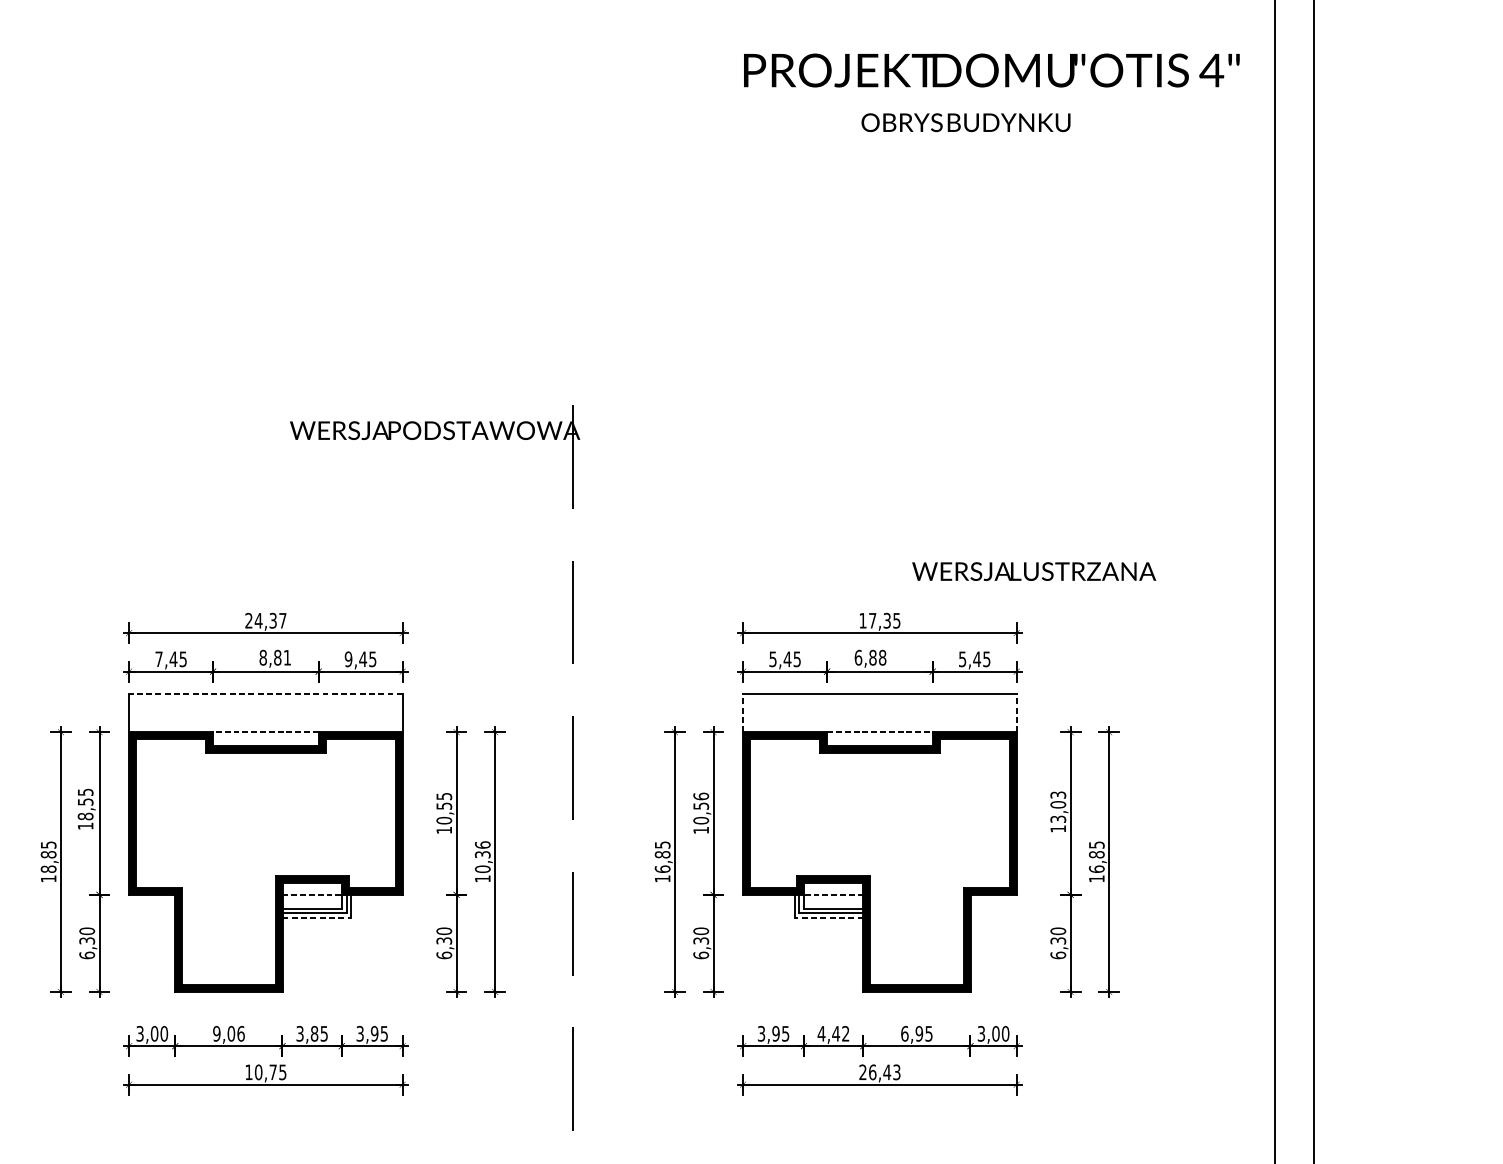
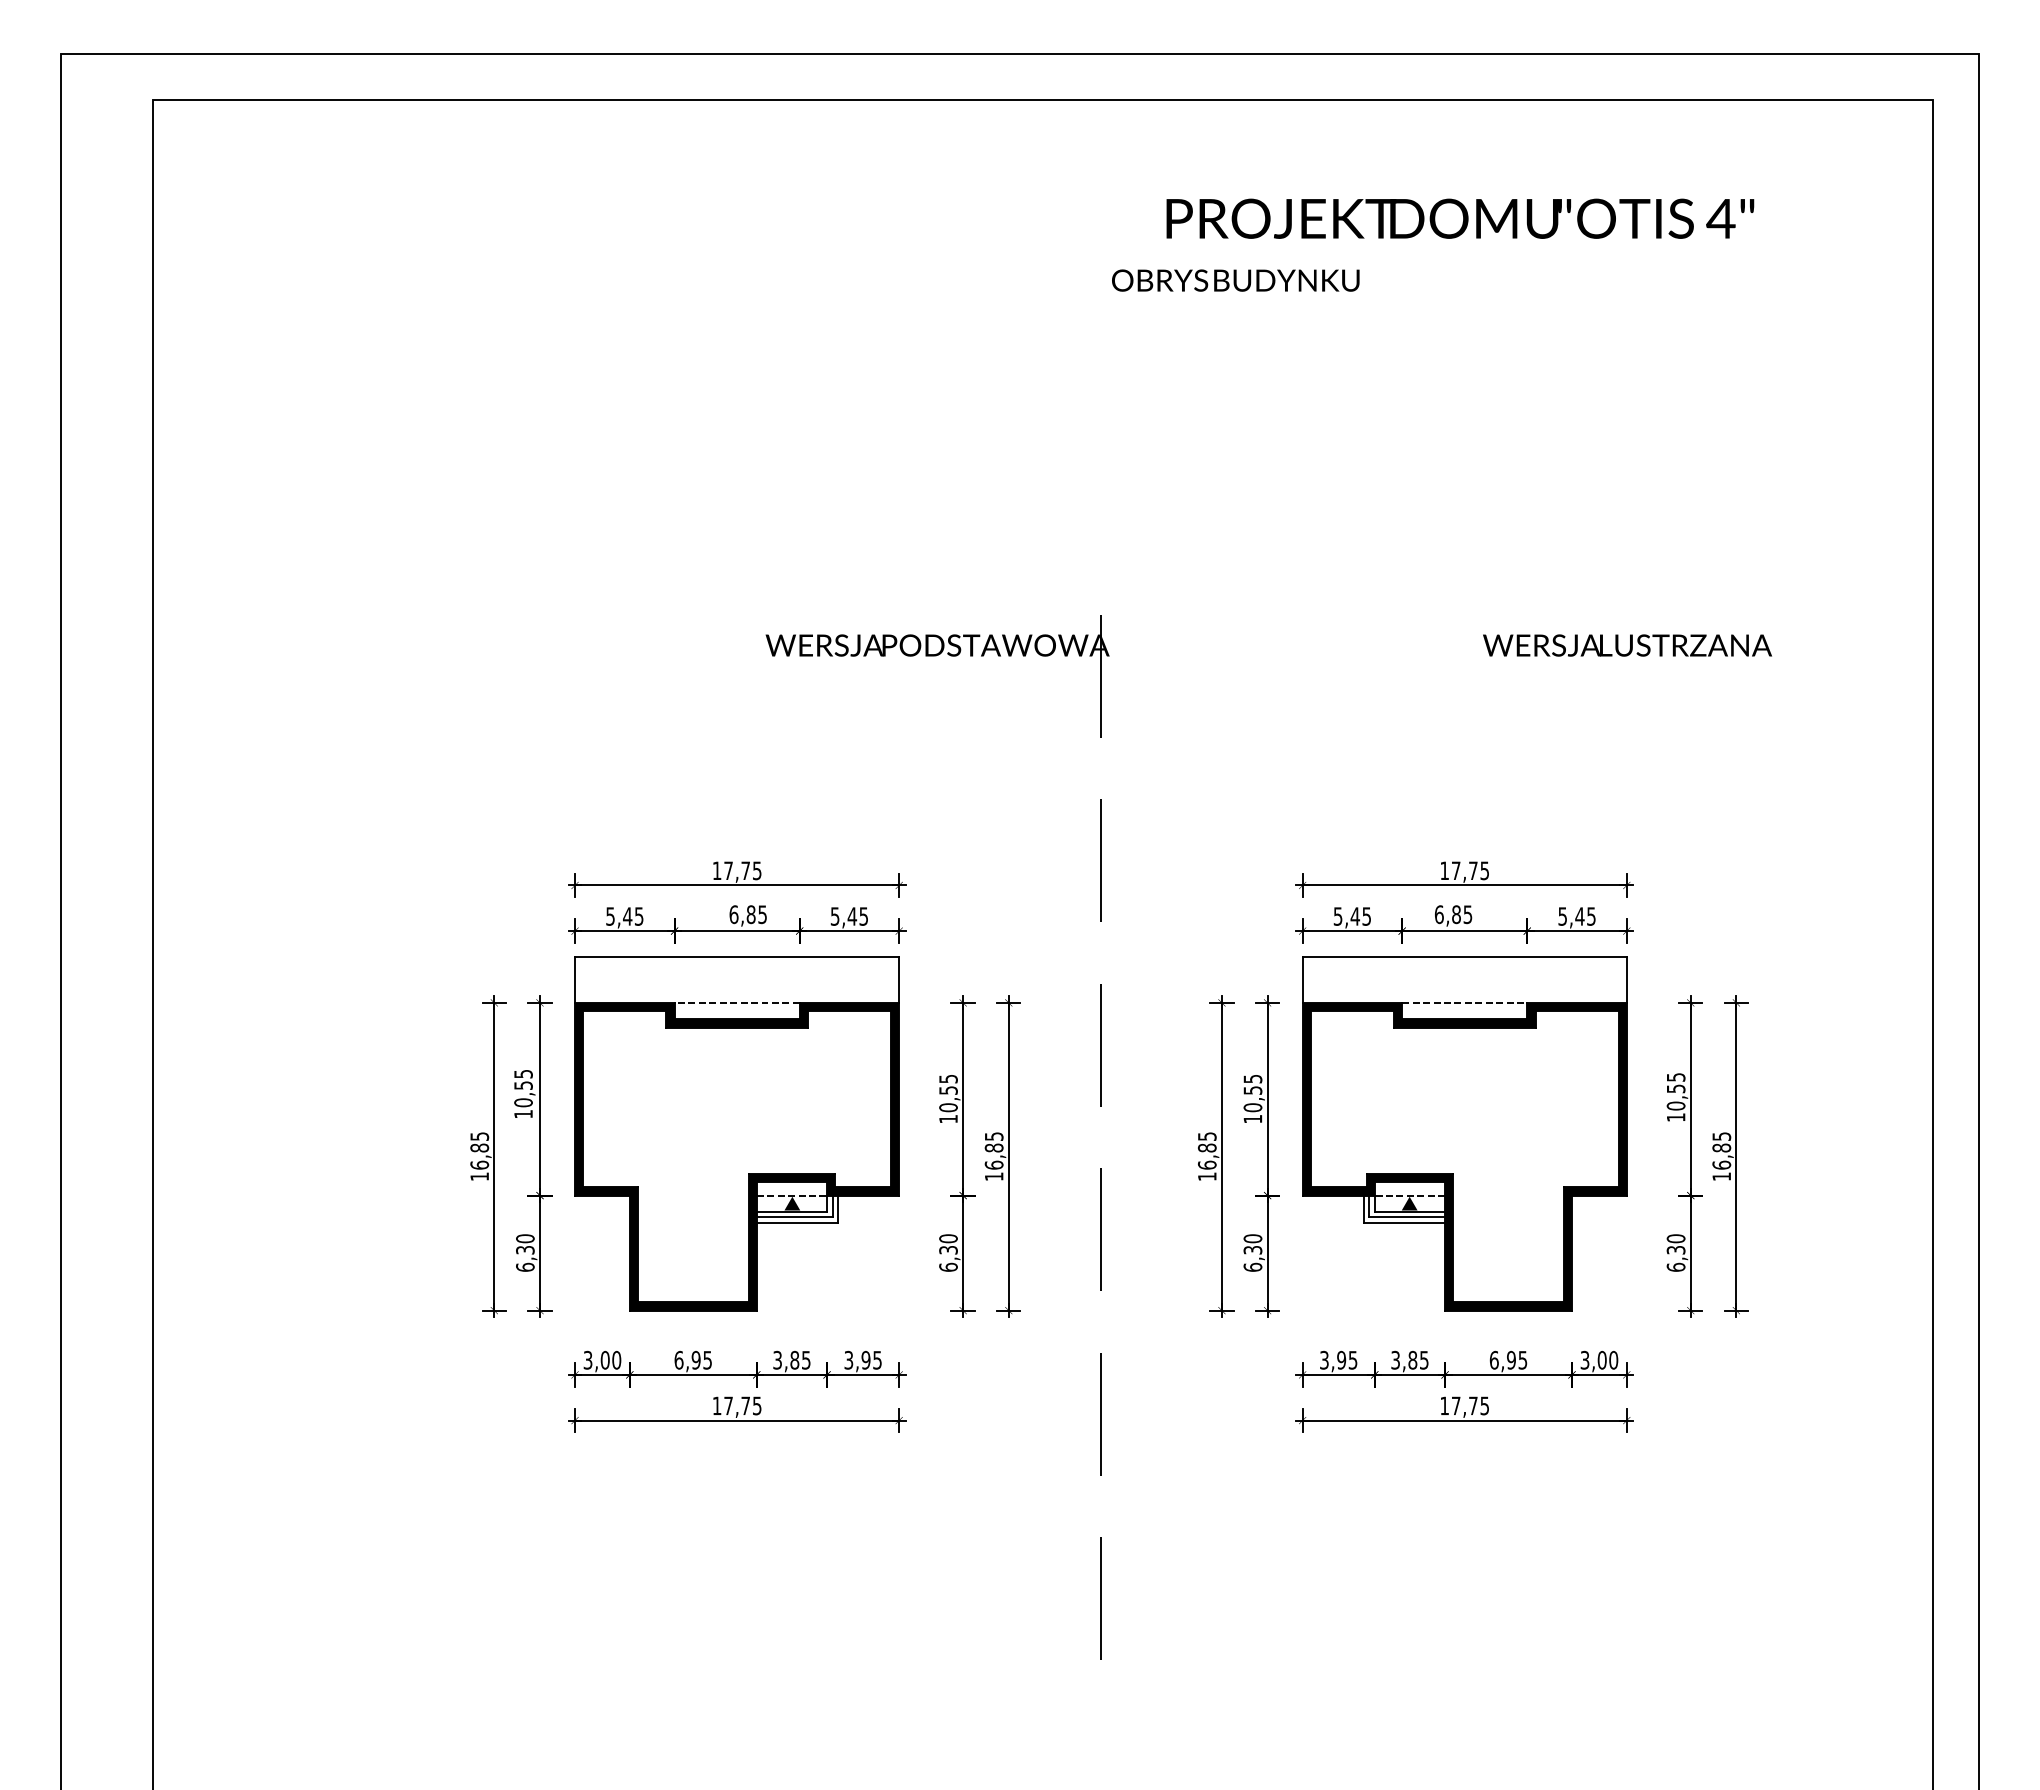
text: (991, 70) -> (1460, 218), moved
text: (965, 122) -> (1235, 280), moved
text: (1034, 571) -> (1627, 645), moved
text: (265, 620) -> (736, 870), 24,37 -> 17,75
text: (887, 620) -> (1473, 870), 17,35 -> 17,75
text: (274, 657) -> (747, 914), 8,81 -> 6,85
text: (882, 657) -> (1467, 914), 6,88 -> 6,85
text: (159, 659) -> (610, 916), 7,45 -> 5,45
text: (348, 659) -> (834, 916), 9,45 -> 5,45
line: (265, 693) -> (736, 957), dashed -> solid
line: (743, 713) -> (1302, 980), dashed -> solid
line: (1016, 713) -> (1626, 980), dashed -> solid
text: (700, 796) -> (1252, 1078), 10,56 -> 10,55
text: (1057, 807) -> (1675, 1091), 13,03 -> 10,55
text: (85, 816) -> (523, 1102), 18,55 -> 10,55
text: (482, 856) -> (993, 1150), 10,36 -> 16,85
text: (48, 868) -> (479, 1164), 18,85 -> 16,85
fill: (312, 901) -> (792, 1203), added
fill: (833, 901) -> (1409, 1203), added
line: (316, 917) -> (797, 1222), dashed -> solid
line: (829, 917) -> (1404, 1222), dashed -> solid
text: (229, 1033) -> (693, 1359), 9,06 -> 6,95
text: (833, 1033) -> (1409, 1359), 4,42 -> 3,85
text: (258, 1071) -> (728, 1405), 10,75 -> 17,75
text: (879, 1071) -> (1464, 1405), 26,43 -> 17,75

